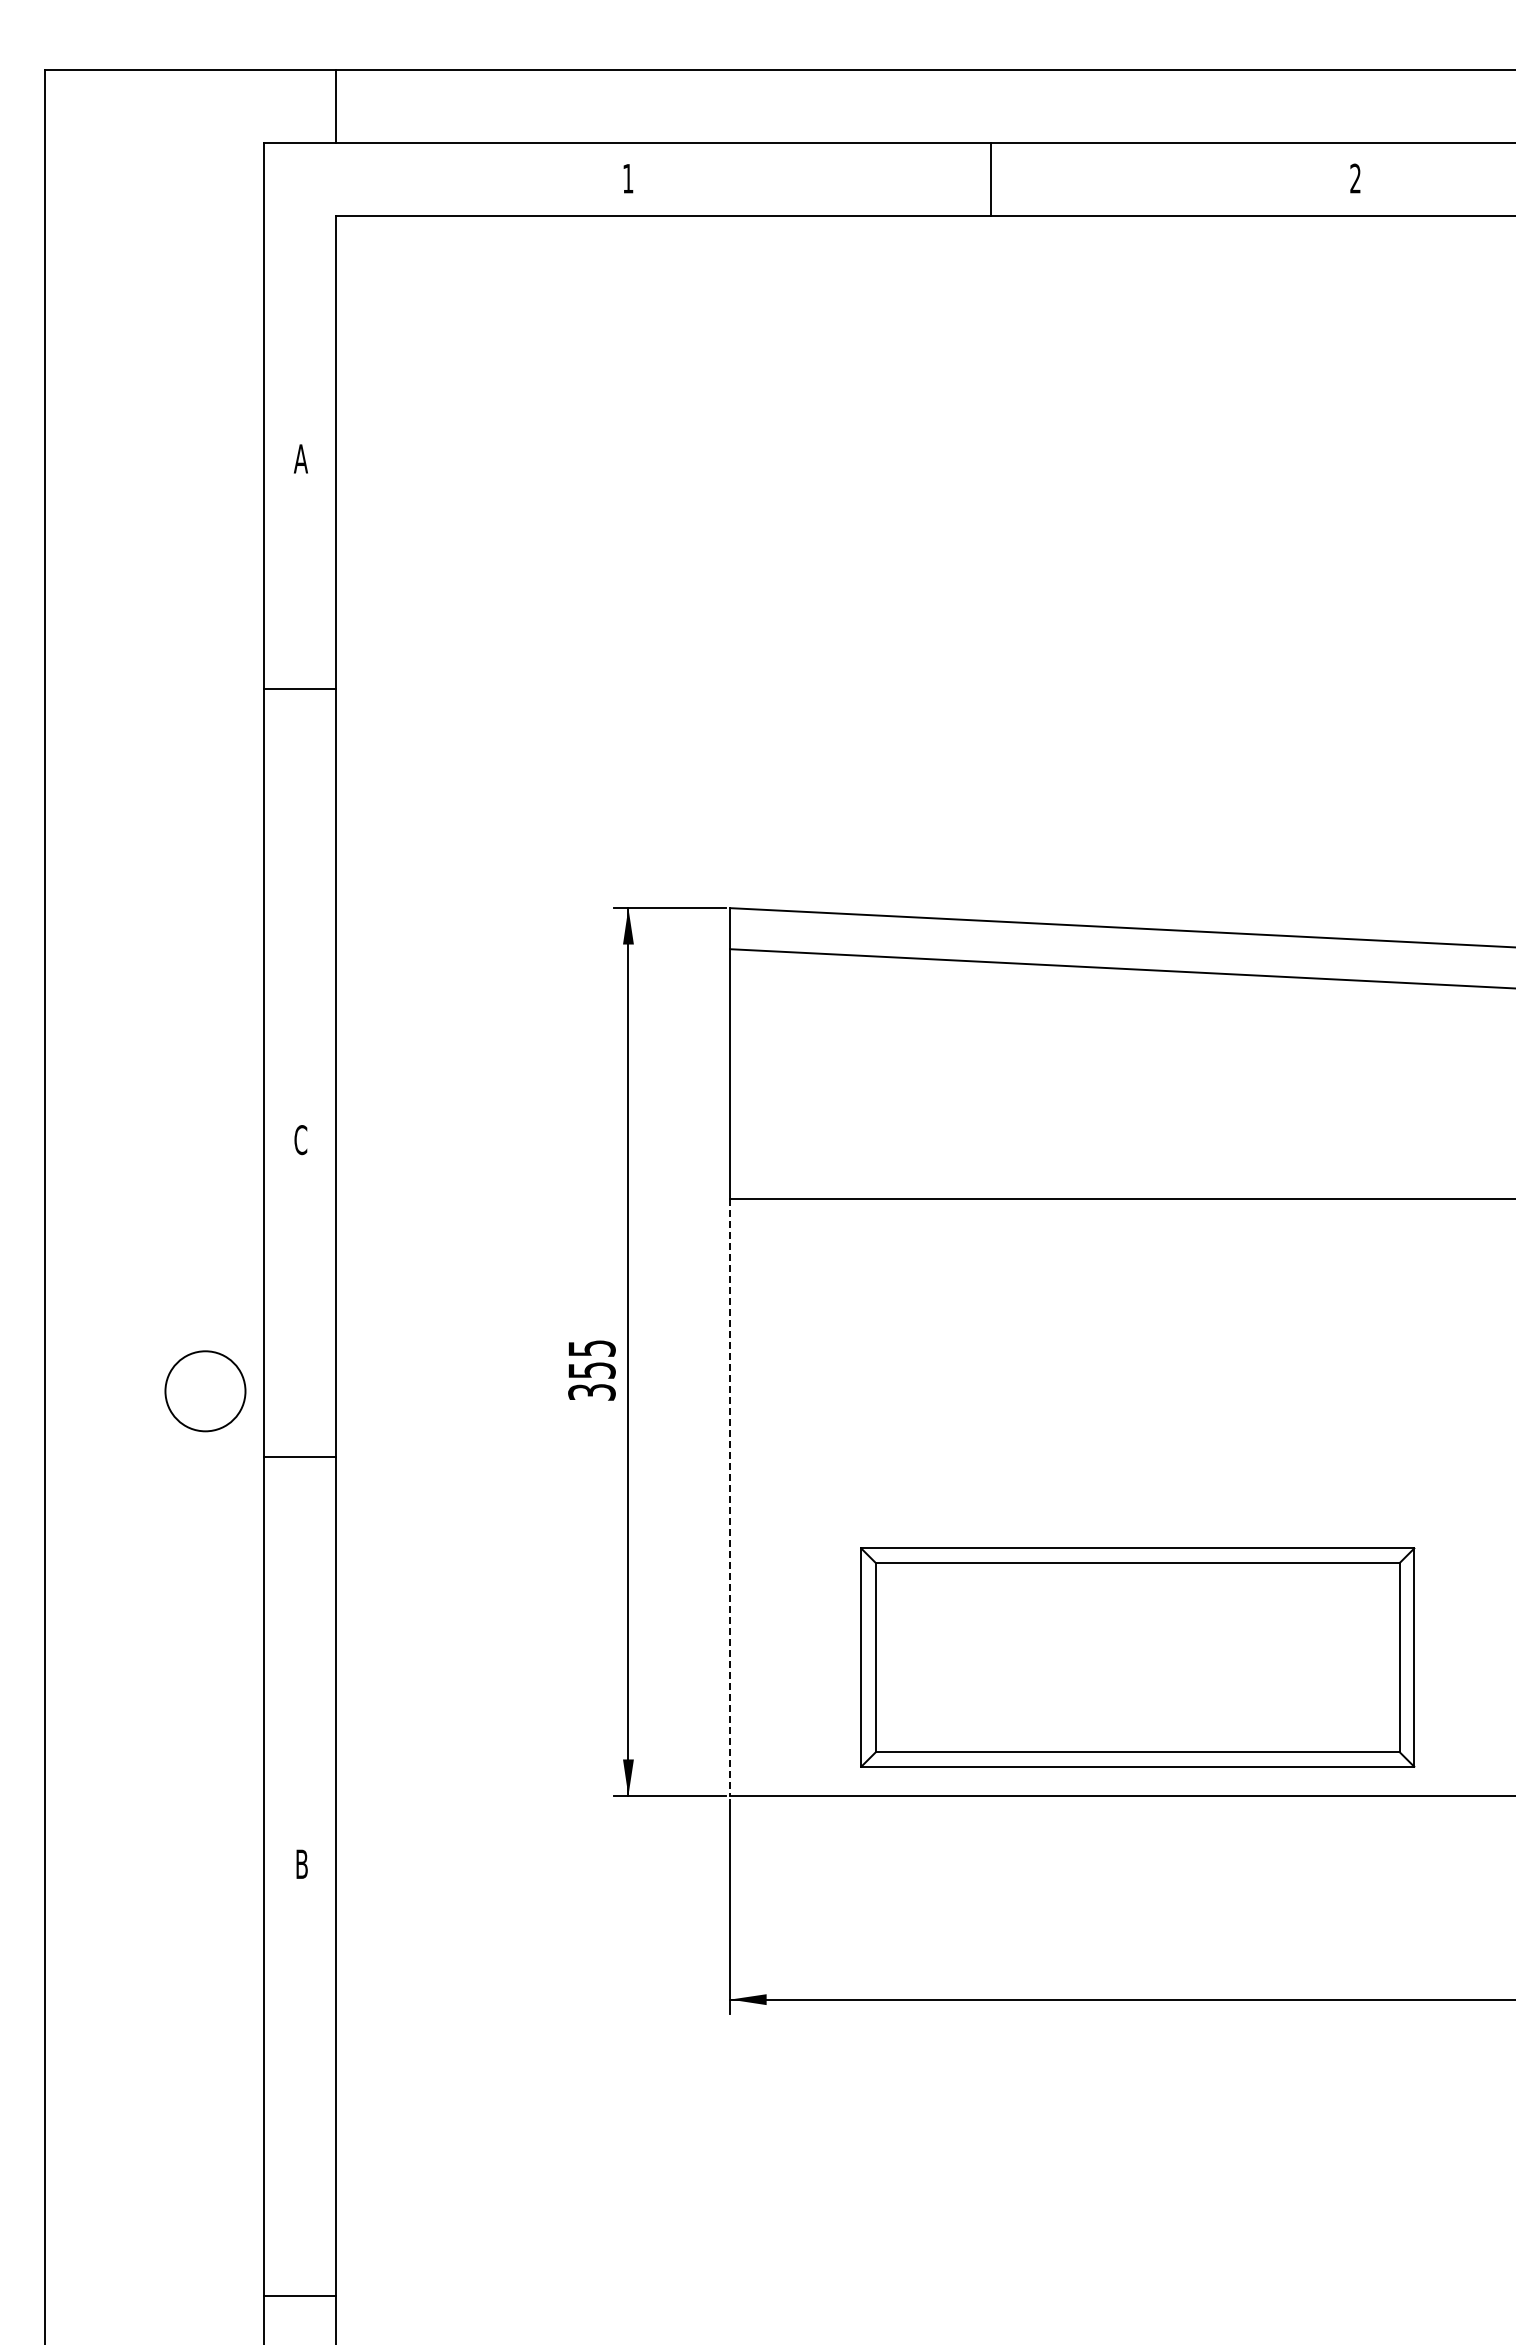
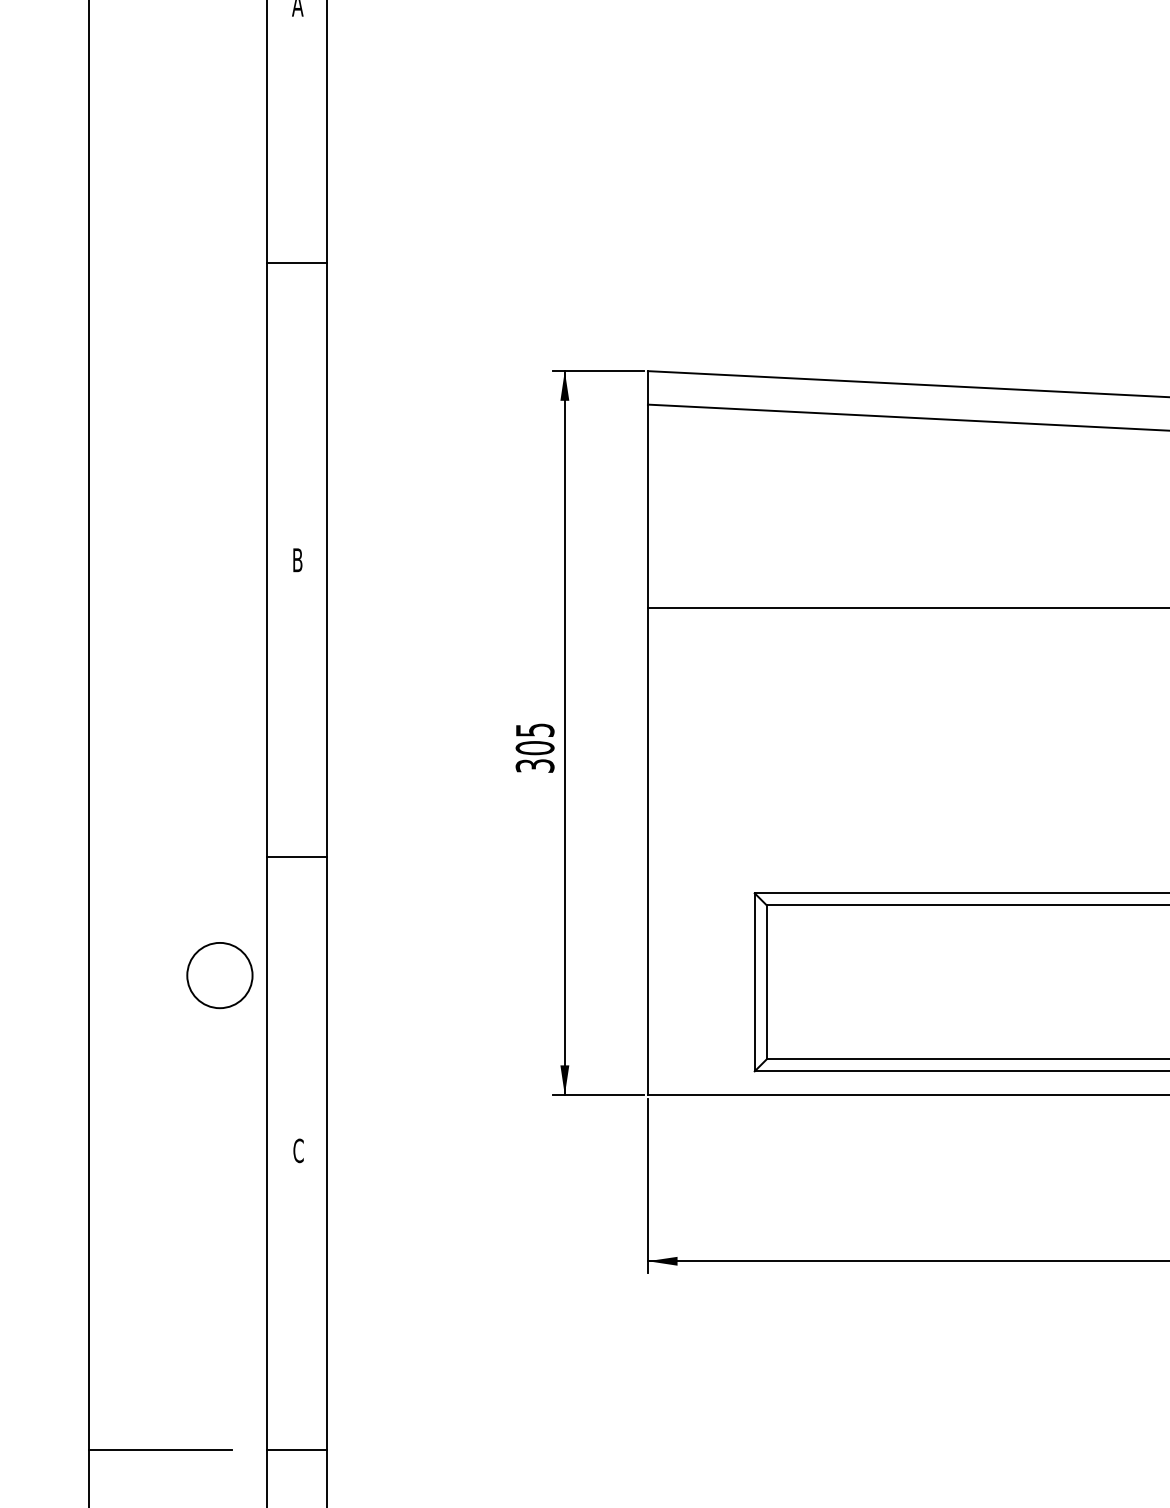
line: (299, 689) -> (296, 263), moved
text: (300, 1140) -> (297, 560), C -> B
text: (591, 1370) -> (534, 748), 355 -> 305
circle: (205, 1391) -> (219, 975), moved
line: (299, 1456) -> (296, 856), moved
line: (730, 1498) -> (648, 852), dashed -> solid
text: (301, 1864) -> (298, 1151), B -> C
line: (132, 2231) -> (160, 1450), added
line: (299, 2296) -> (296, 1450), moved

